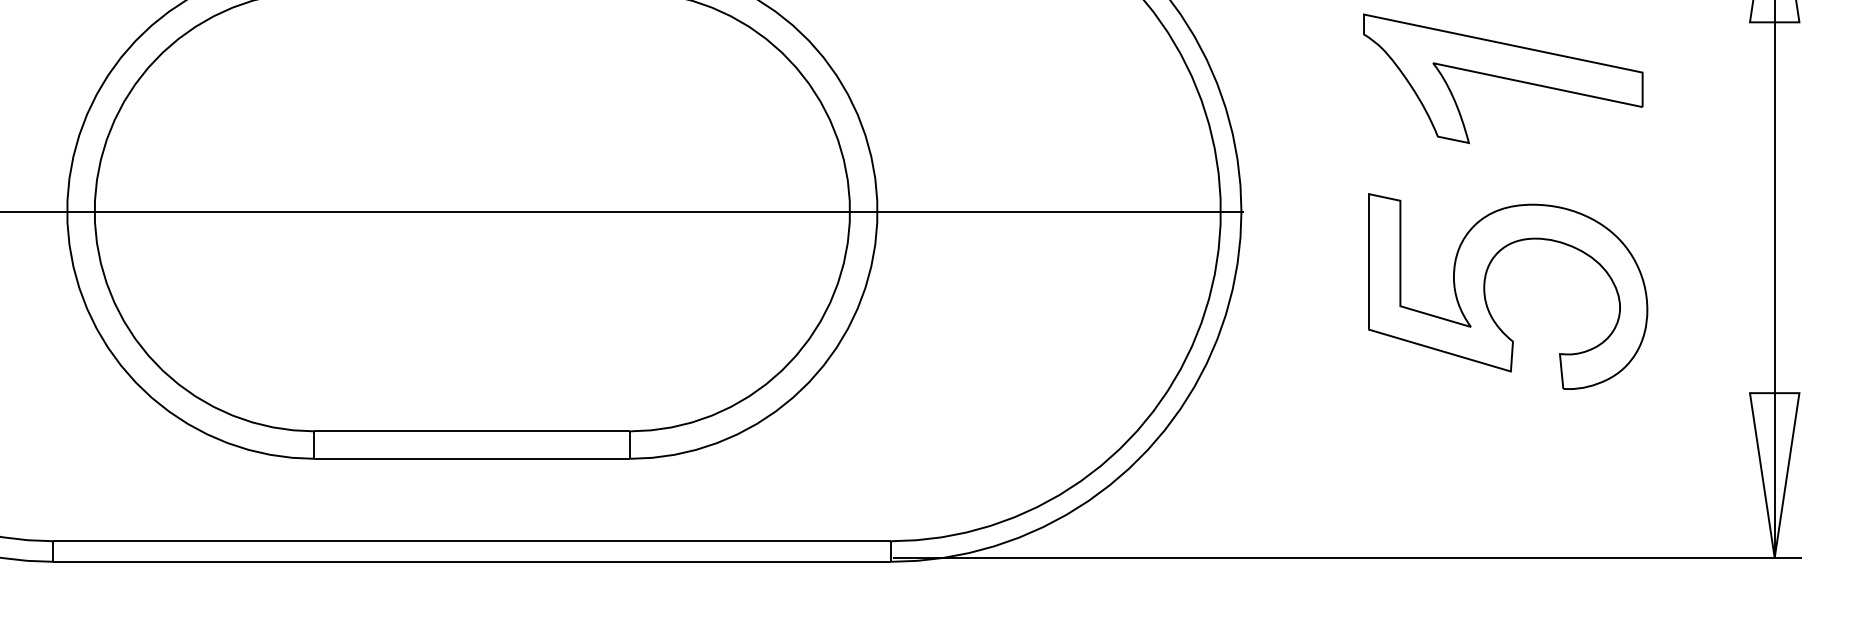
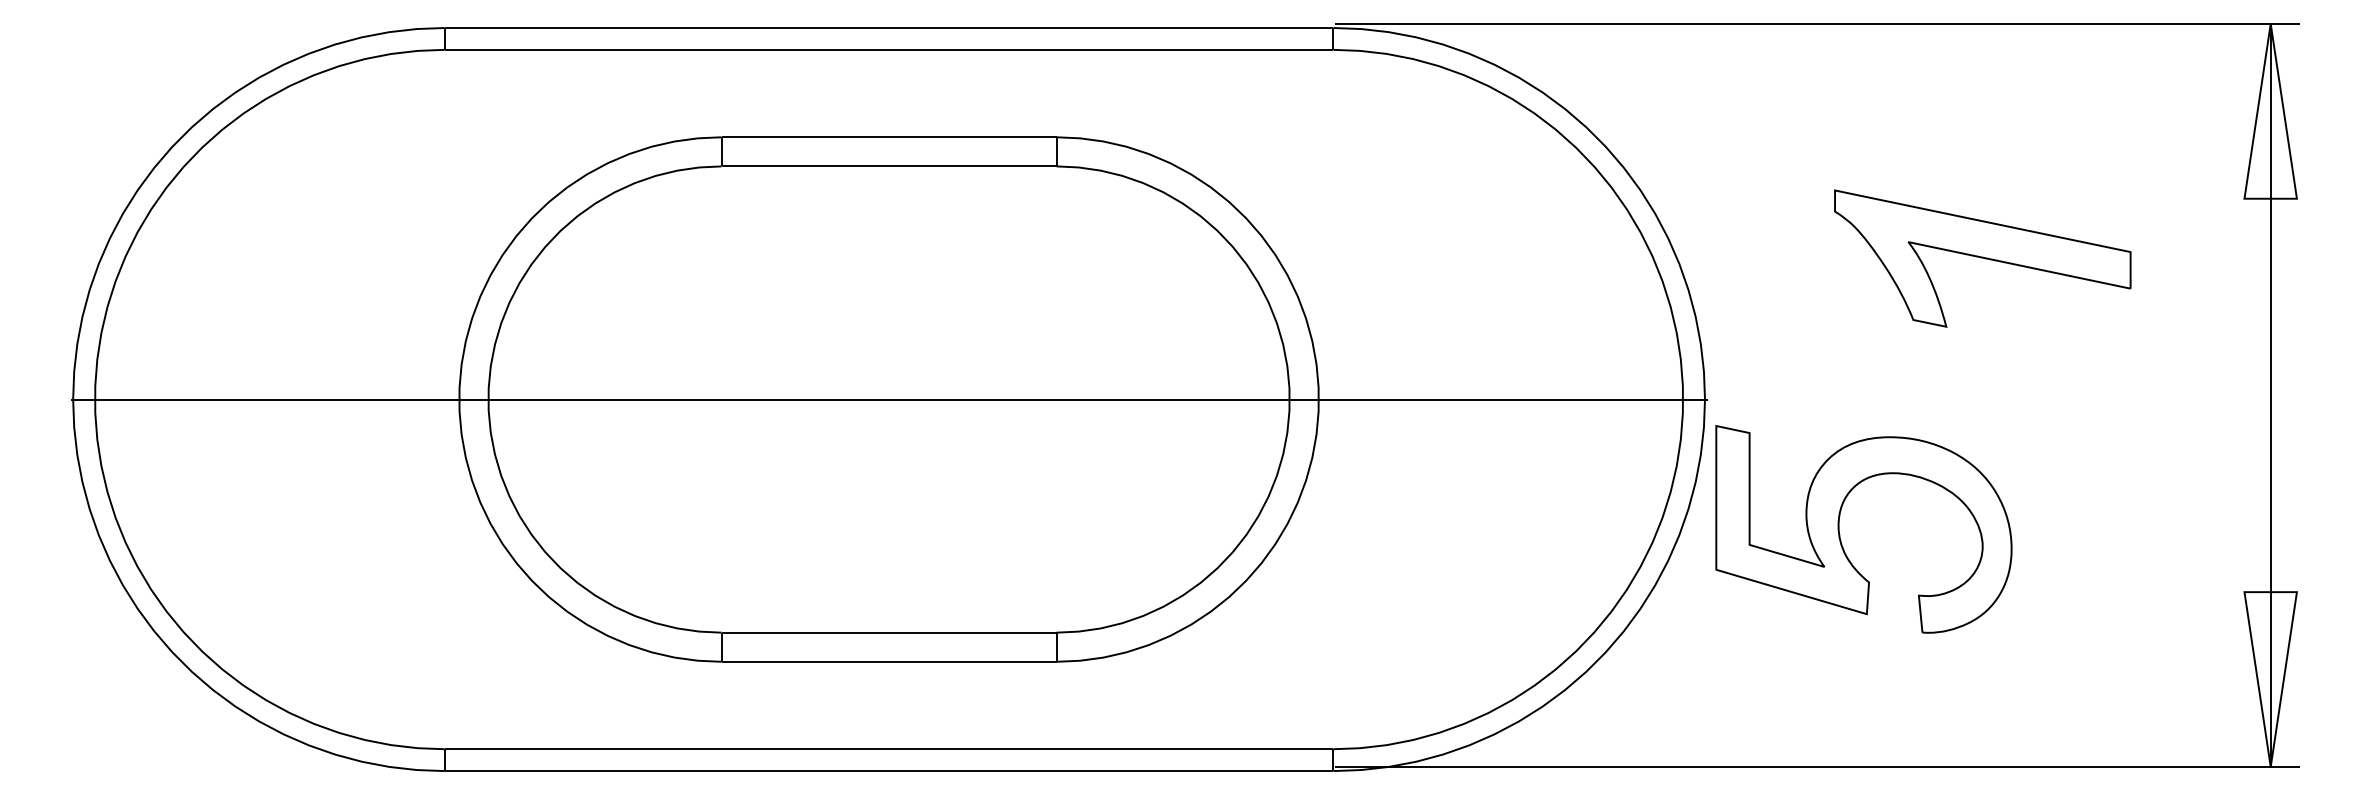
part: (1486, 296) -> (1840, 534), moved

